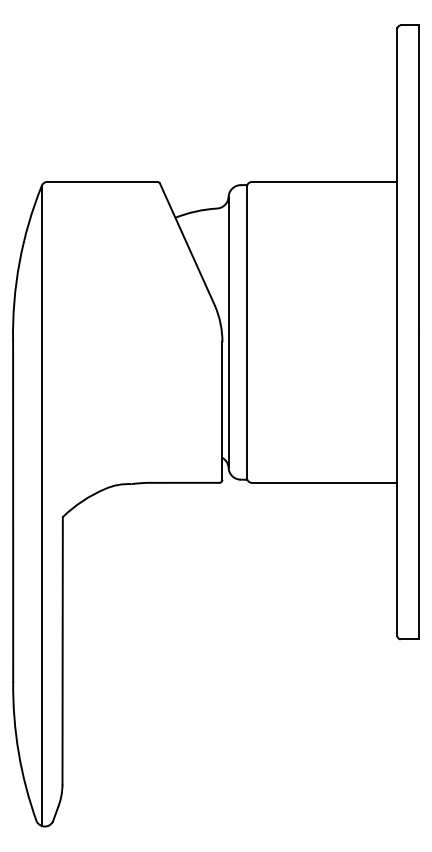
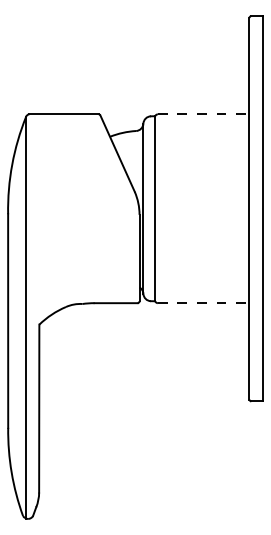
line: (324, 182) -> (203, 114), solid -> dashed
line: (324, 483) -> (203, 303), solid -> dashed

